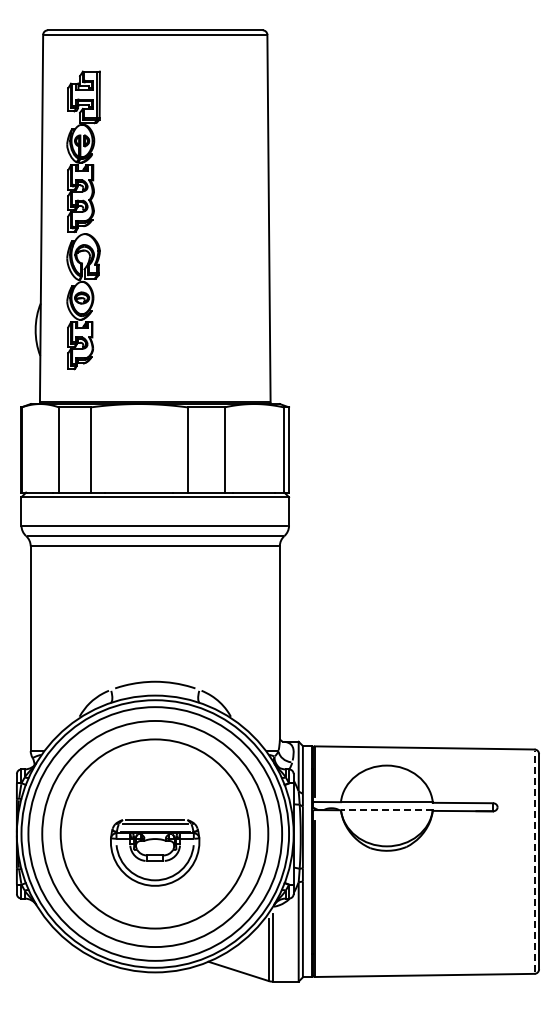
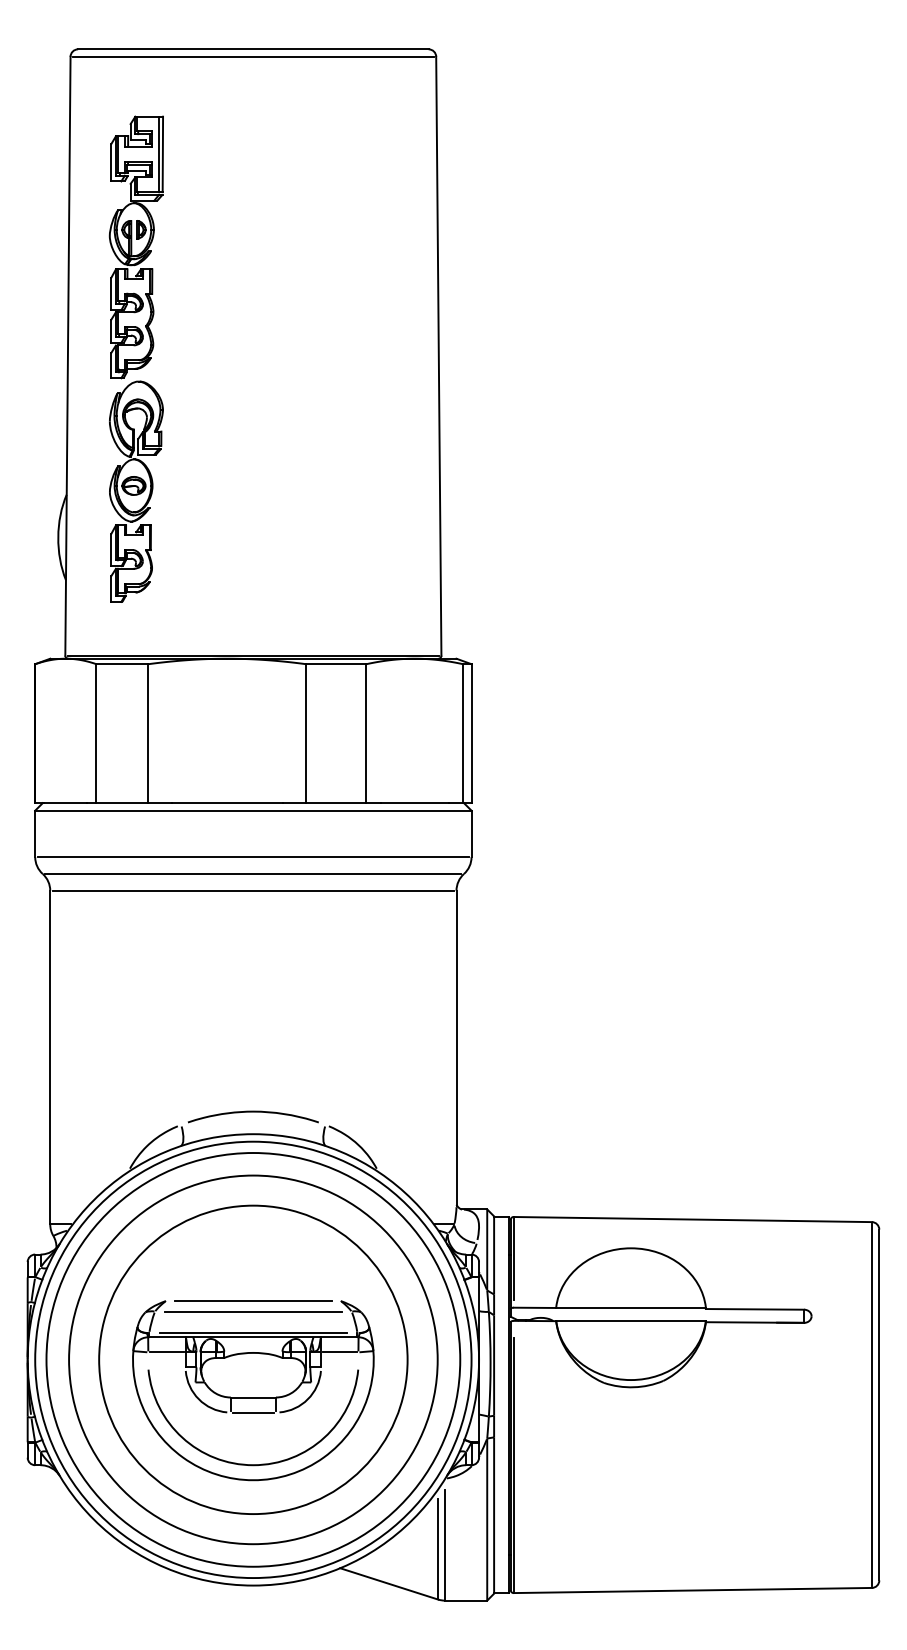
line: (386, 810) -> (630, 1321), dashed -> solid
part: (154, 852) -> (252, 1390), size x1.67
line: (534, 861) -> (871, 1404), dashed -> solid

